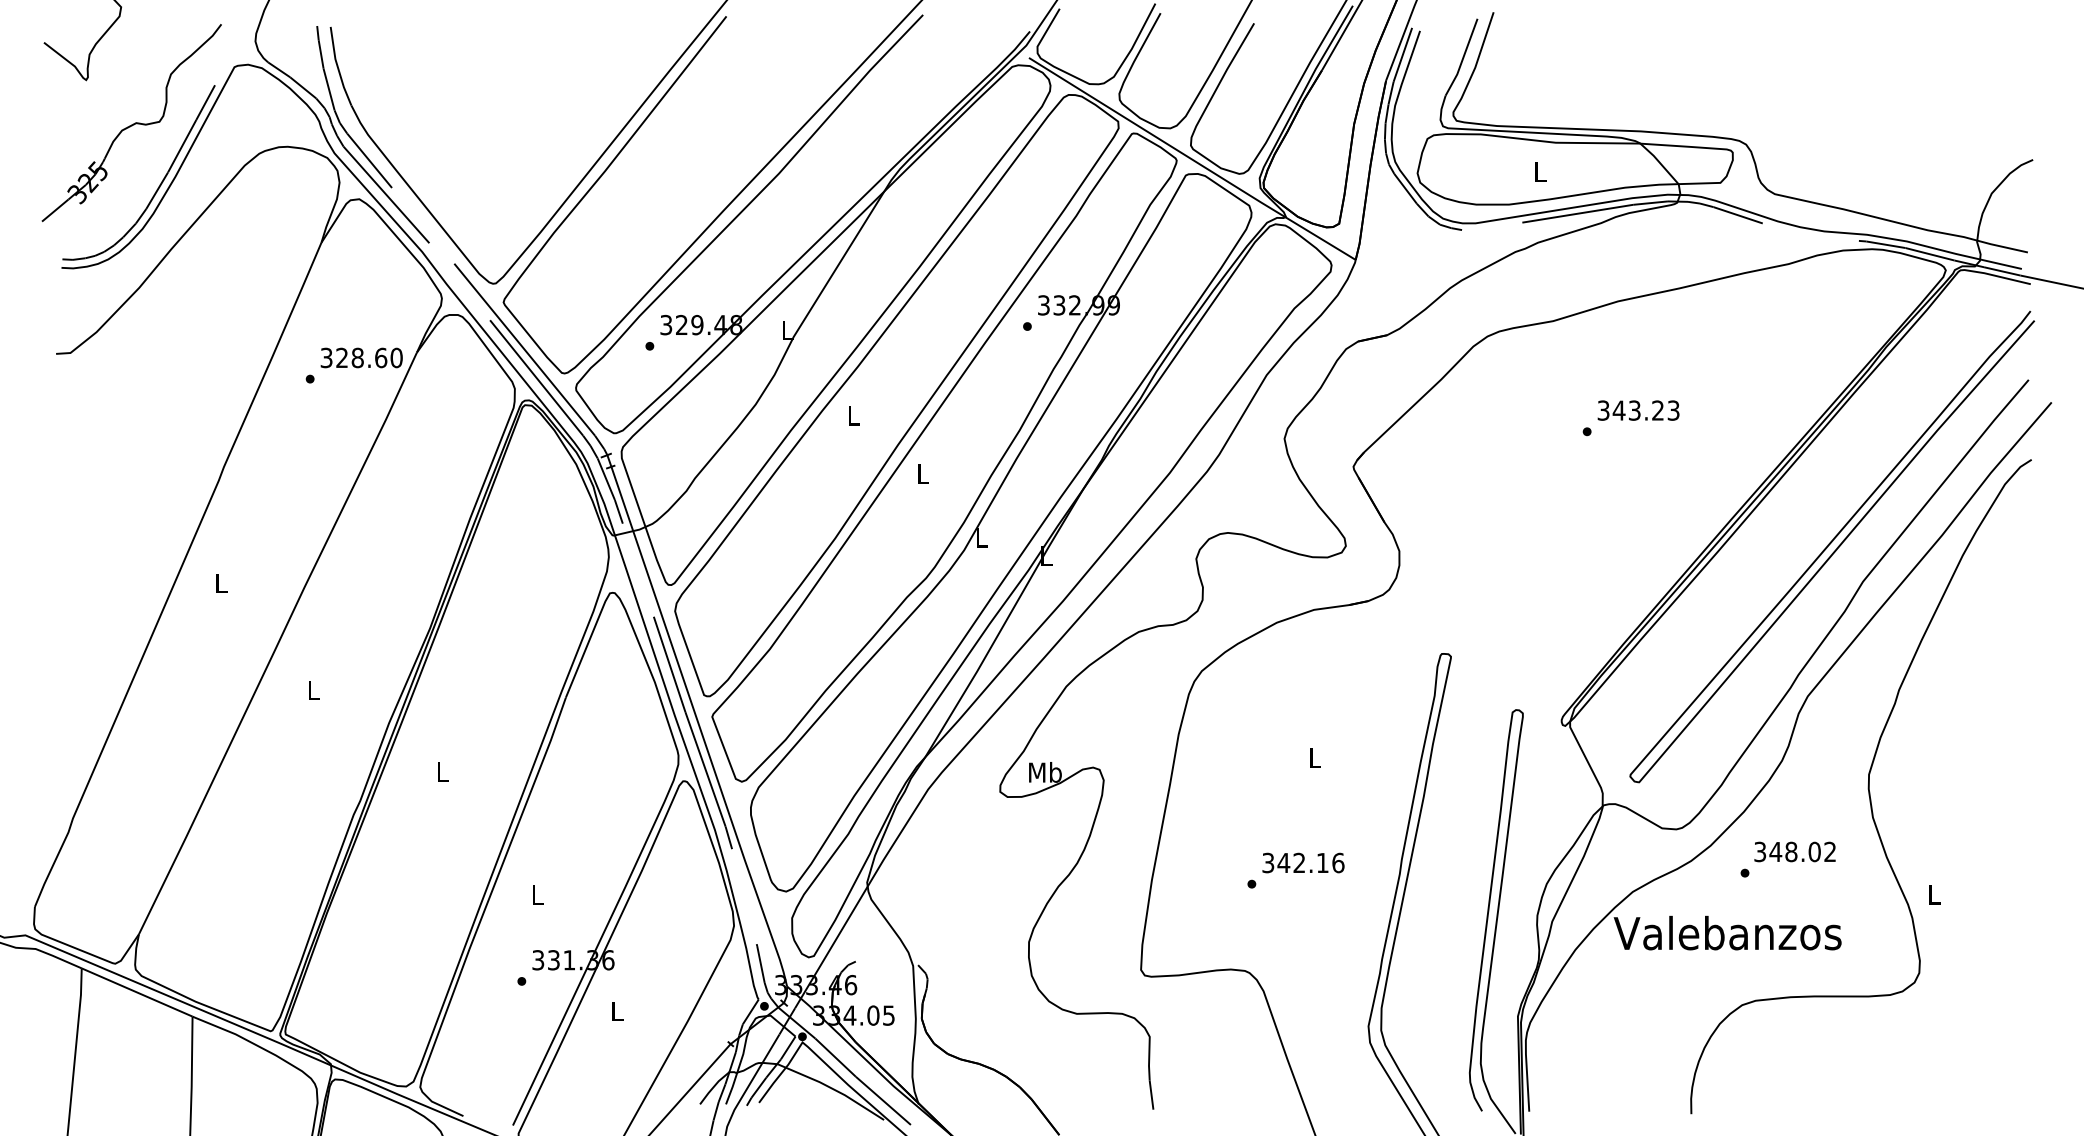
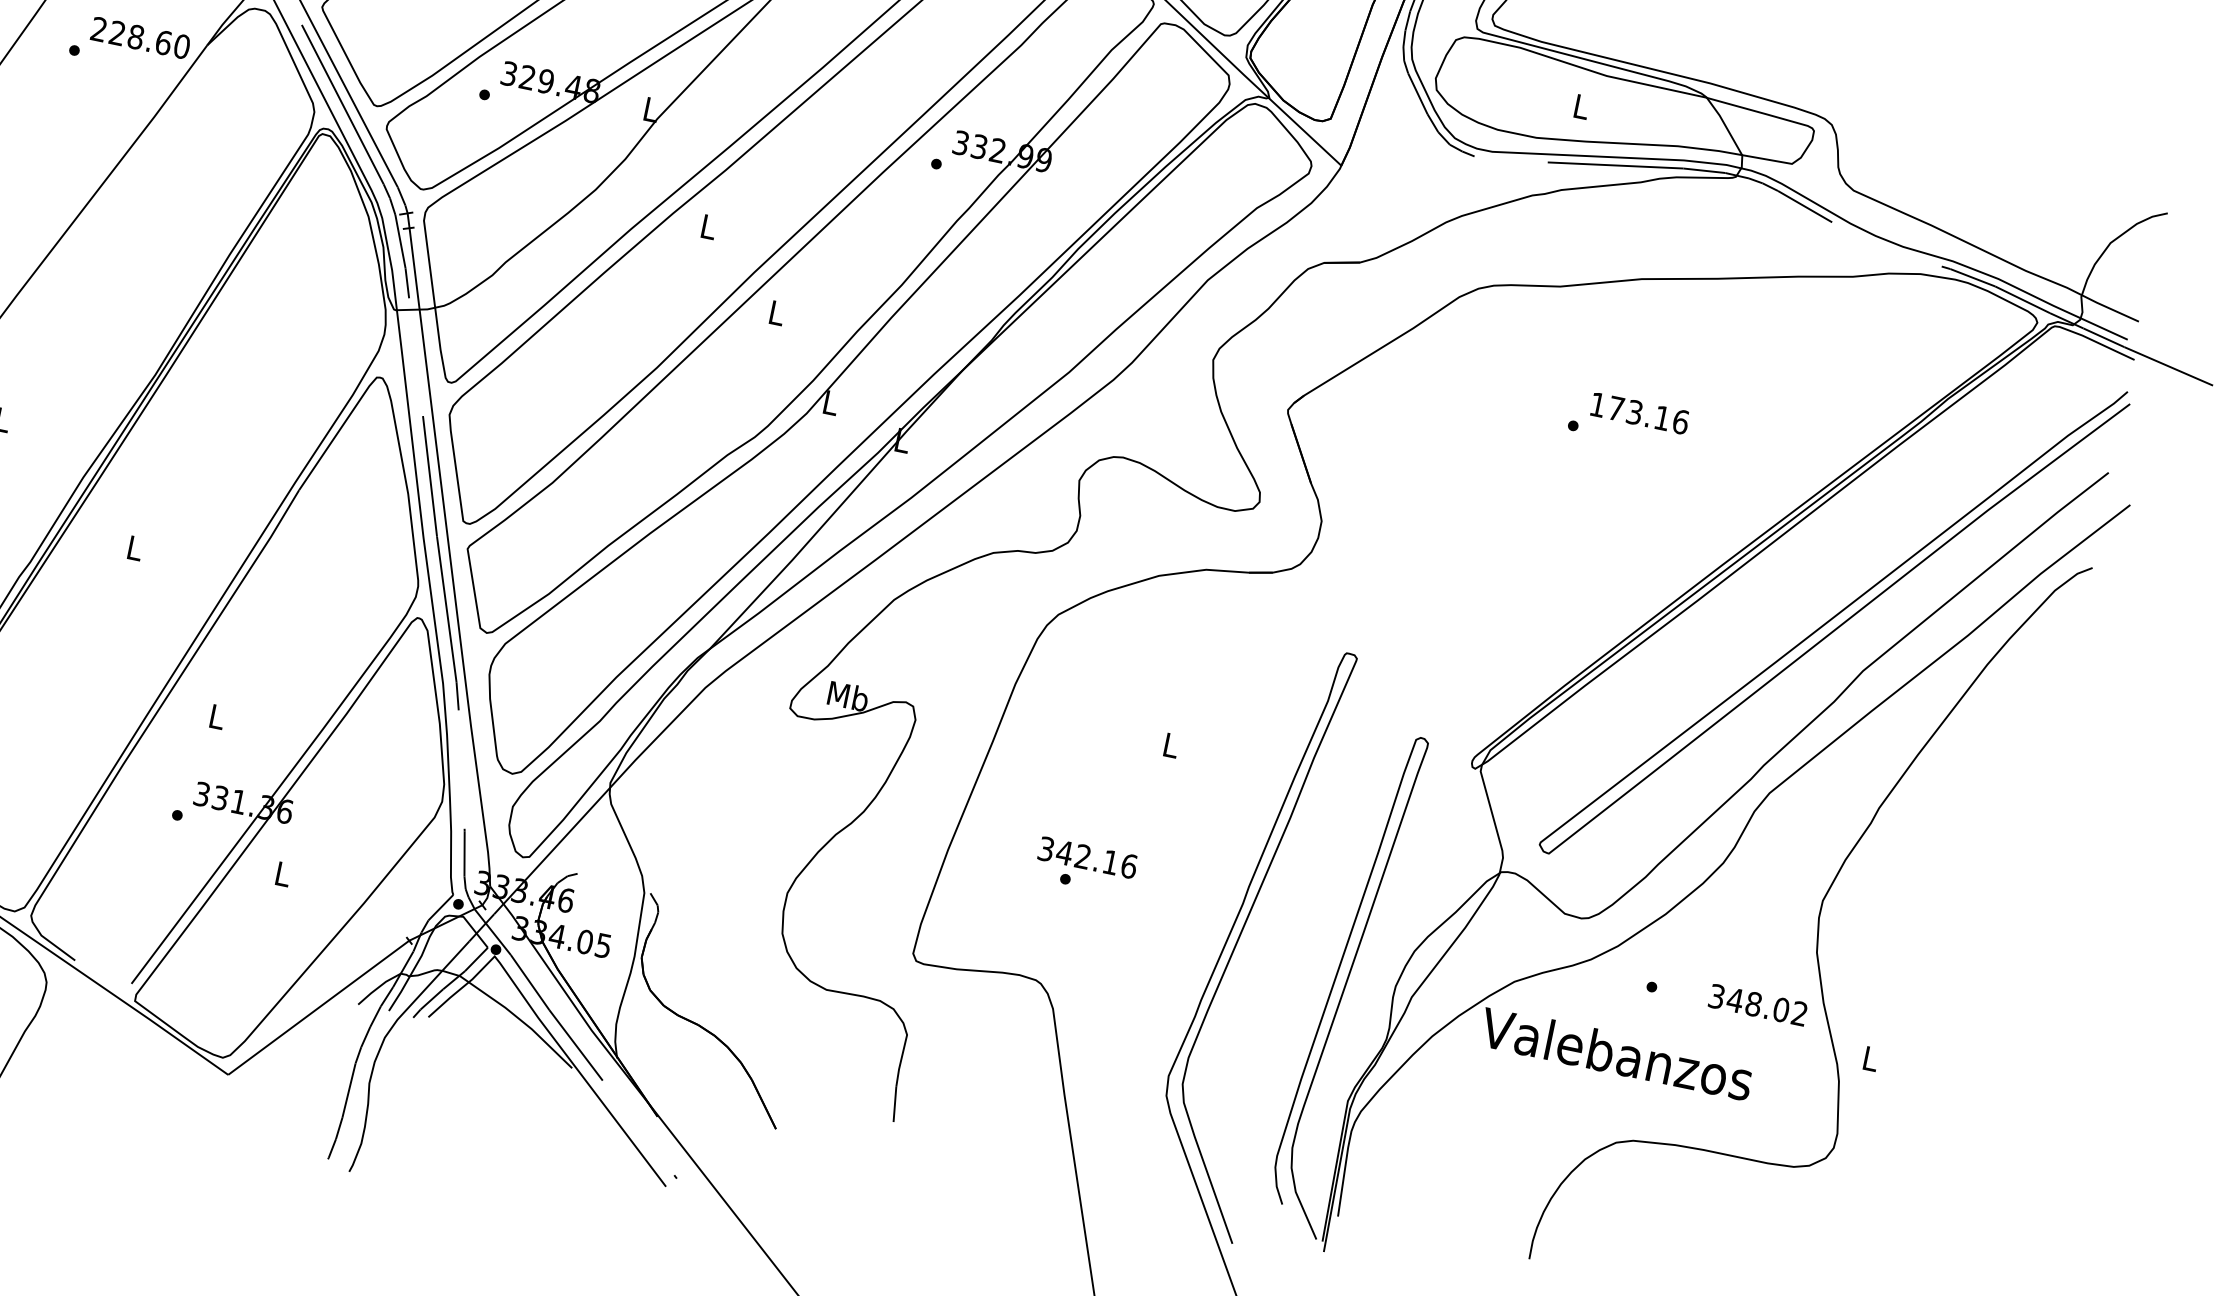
text: (326, 358) -> (98, 30), 328.60 -> 228.60
text: (1638, 410) -> (1639, 413), 343.23 -> 173.16
text: (1794, 851) -> (1757, 1004), moved
text: (1303, 862) -> (1088, 857), moved

